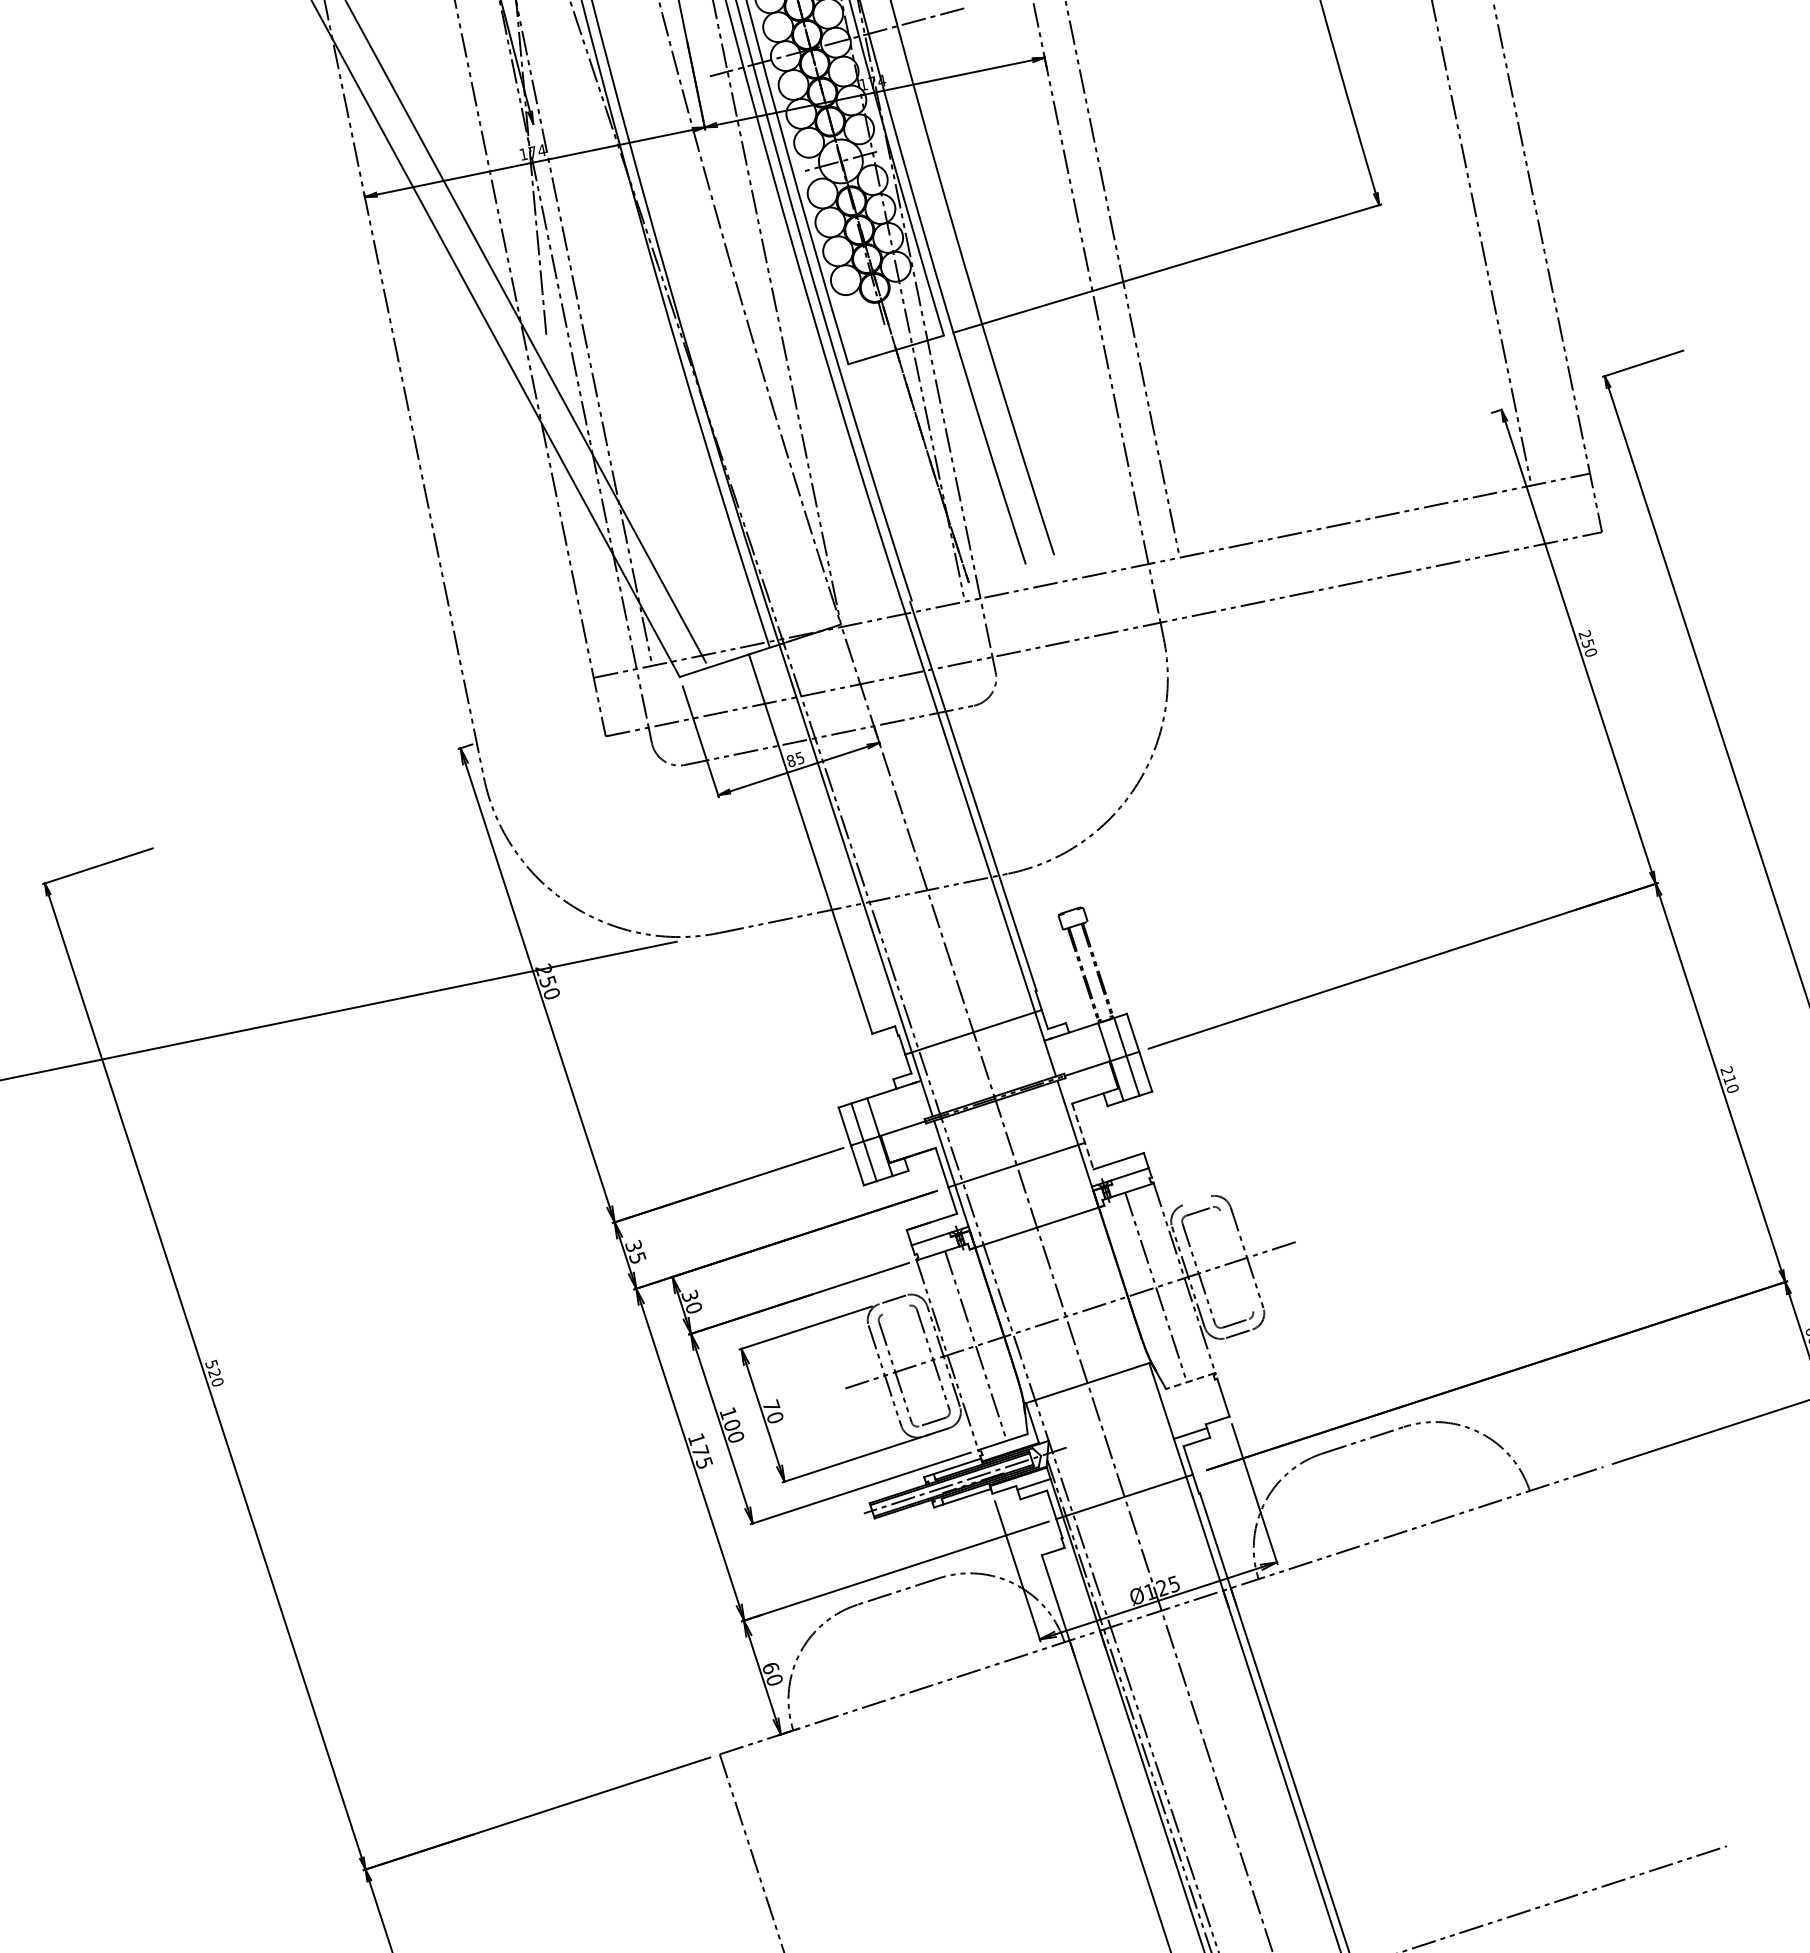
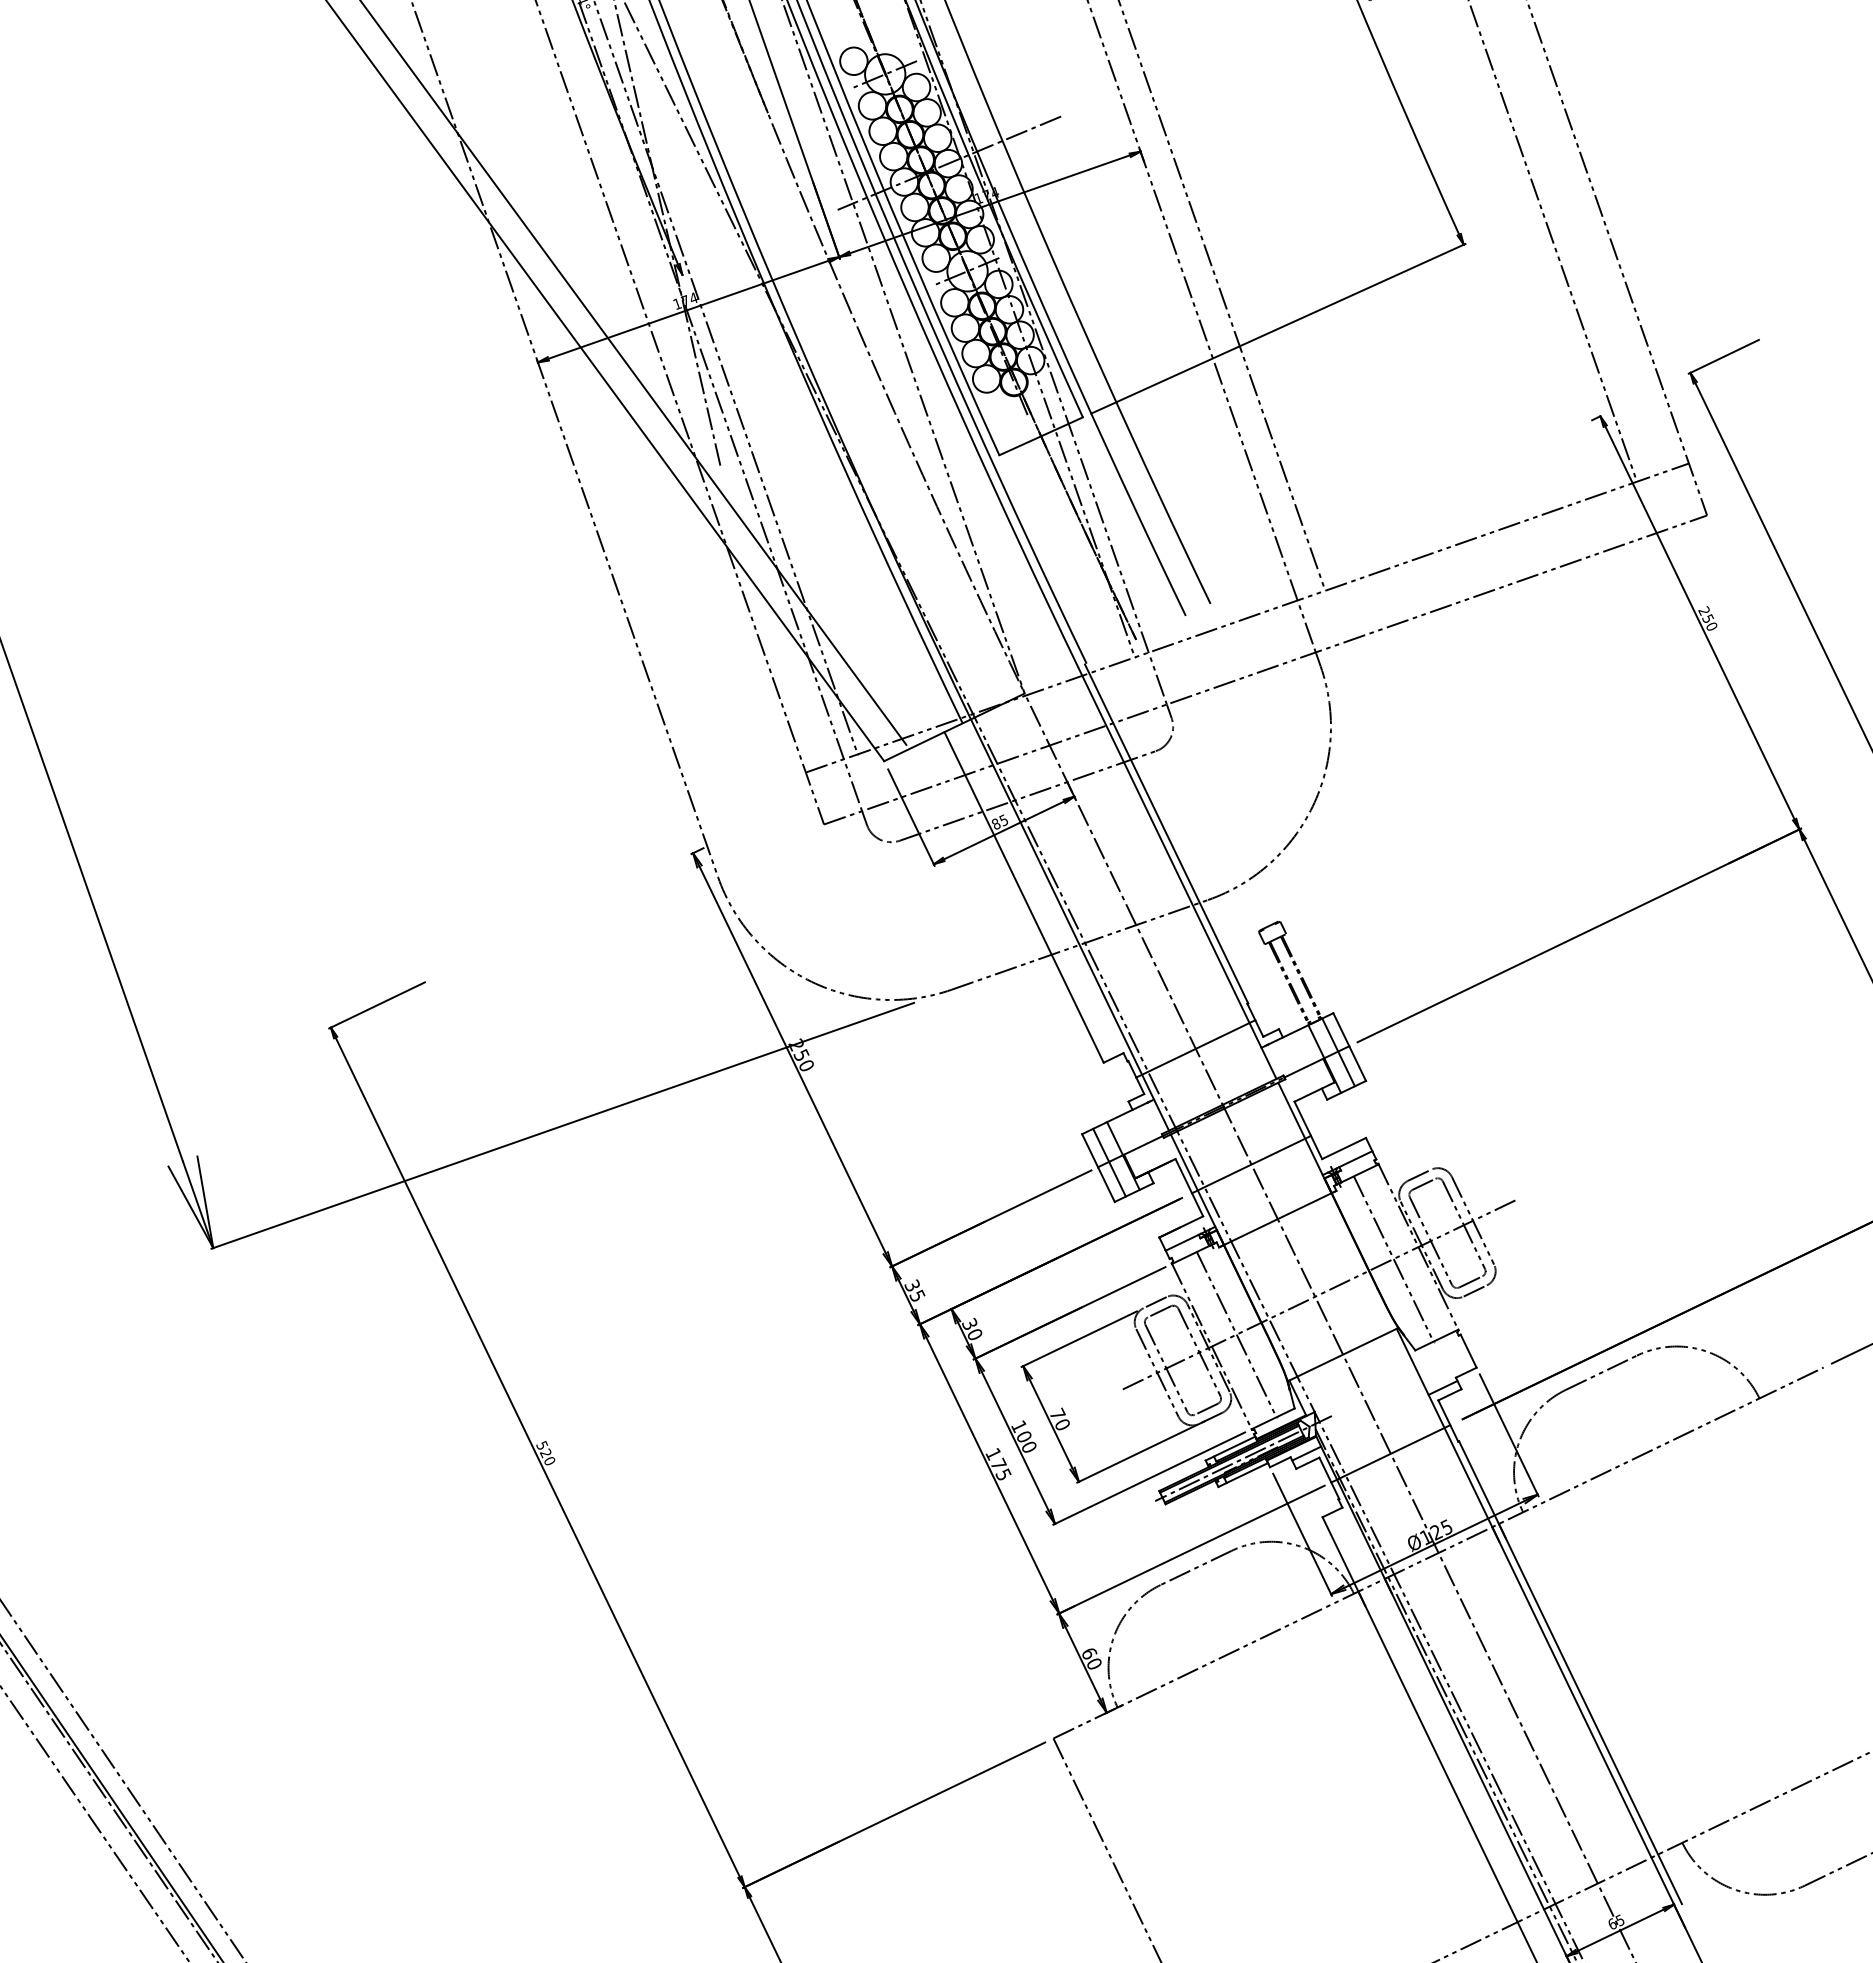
line: (1083, 1136) -> (1308, 1130), dashed -> solid
line: (1196, 1200) -> (1419, 1174), added
line: (1236, 1260) -> (1463, 1224), added
line: (896, 1309) -> (1159, 1311), added
line: (1190, 1381) -> (1436, 1340), dashed -> solid

